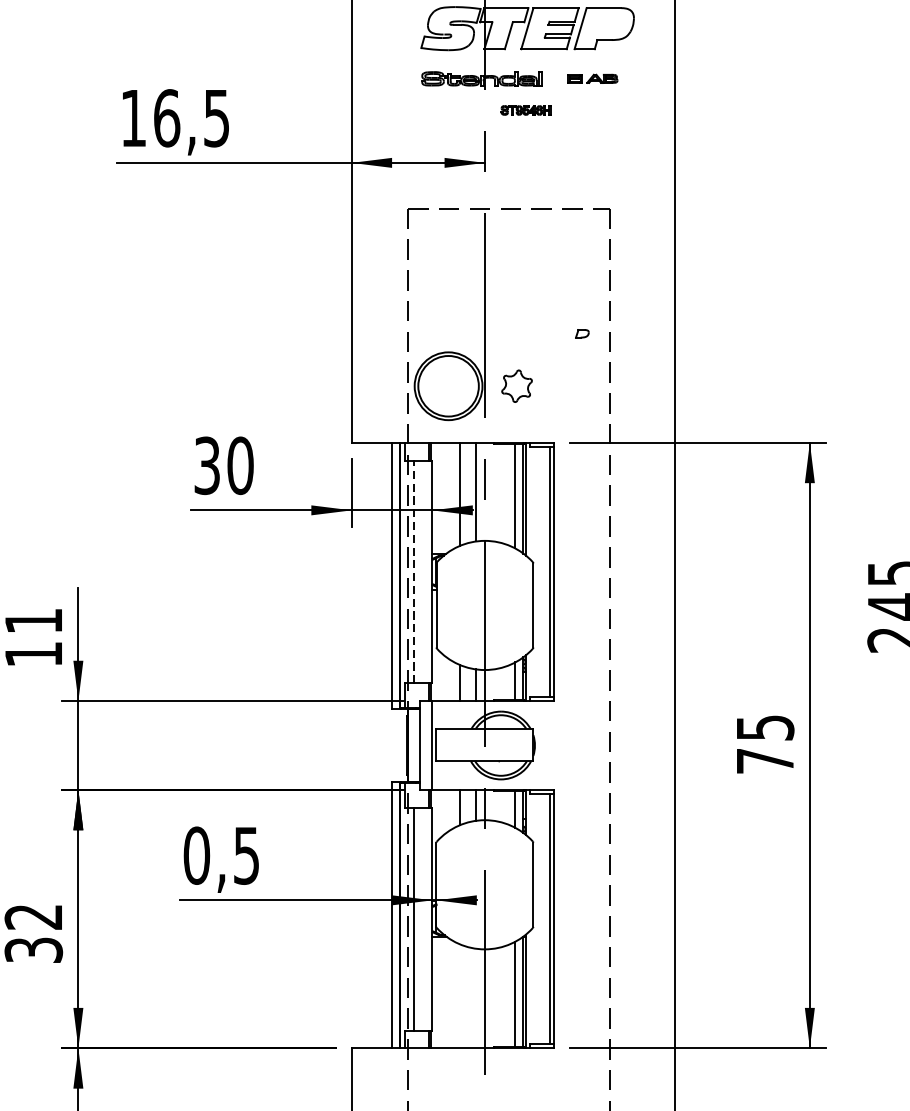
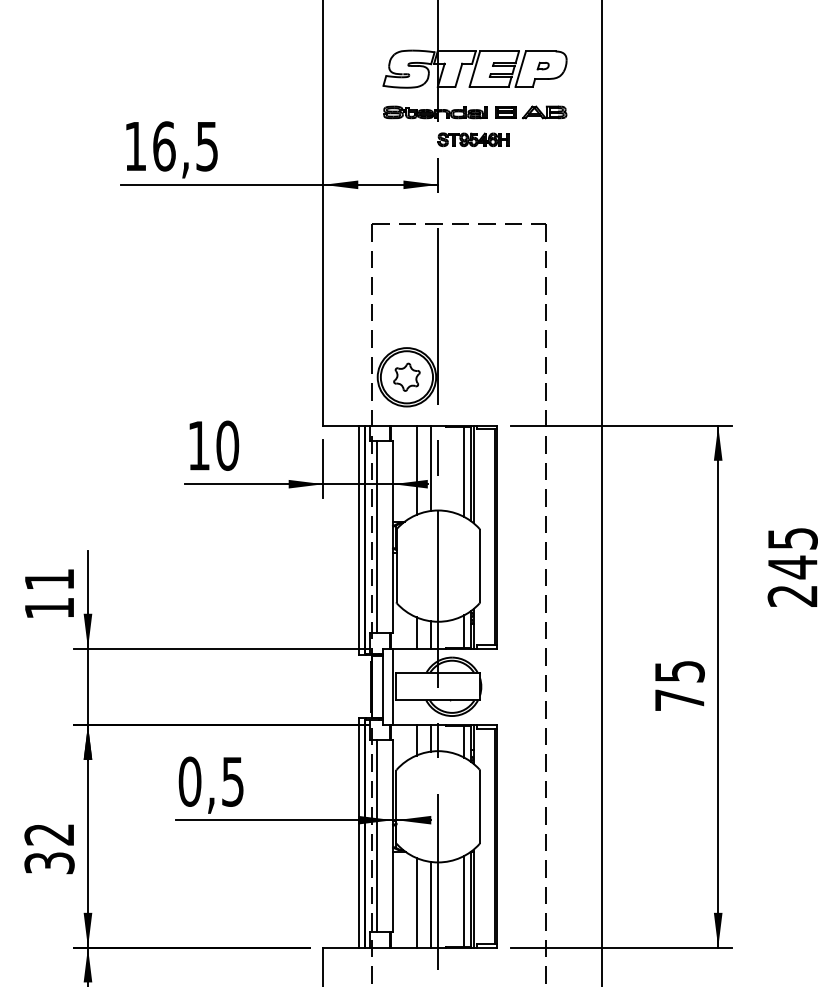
part: (593, 78) -> (531, 112), size x1.67
part: (525, 110) -> (473, 139), size x1.67
part: (581, 333) -> (542, 65), moved
part: (516, 385) -> (406, 376), moved
text: (206, 465) -> (198, 445), 30 -> 10
line: (414, 572) -> (377, 537), dashed -> solid
line: (459, 995) -> (416, 902), added
line: (475, 998) -> (430, 904), added

